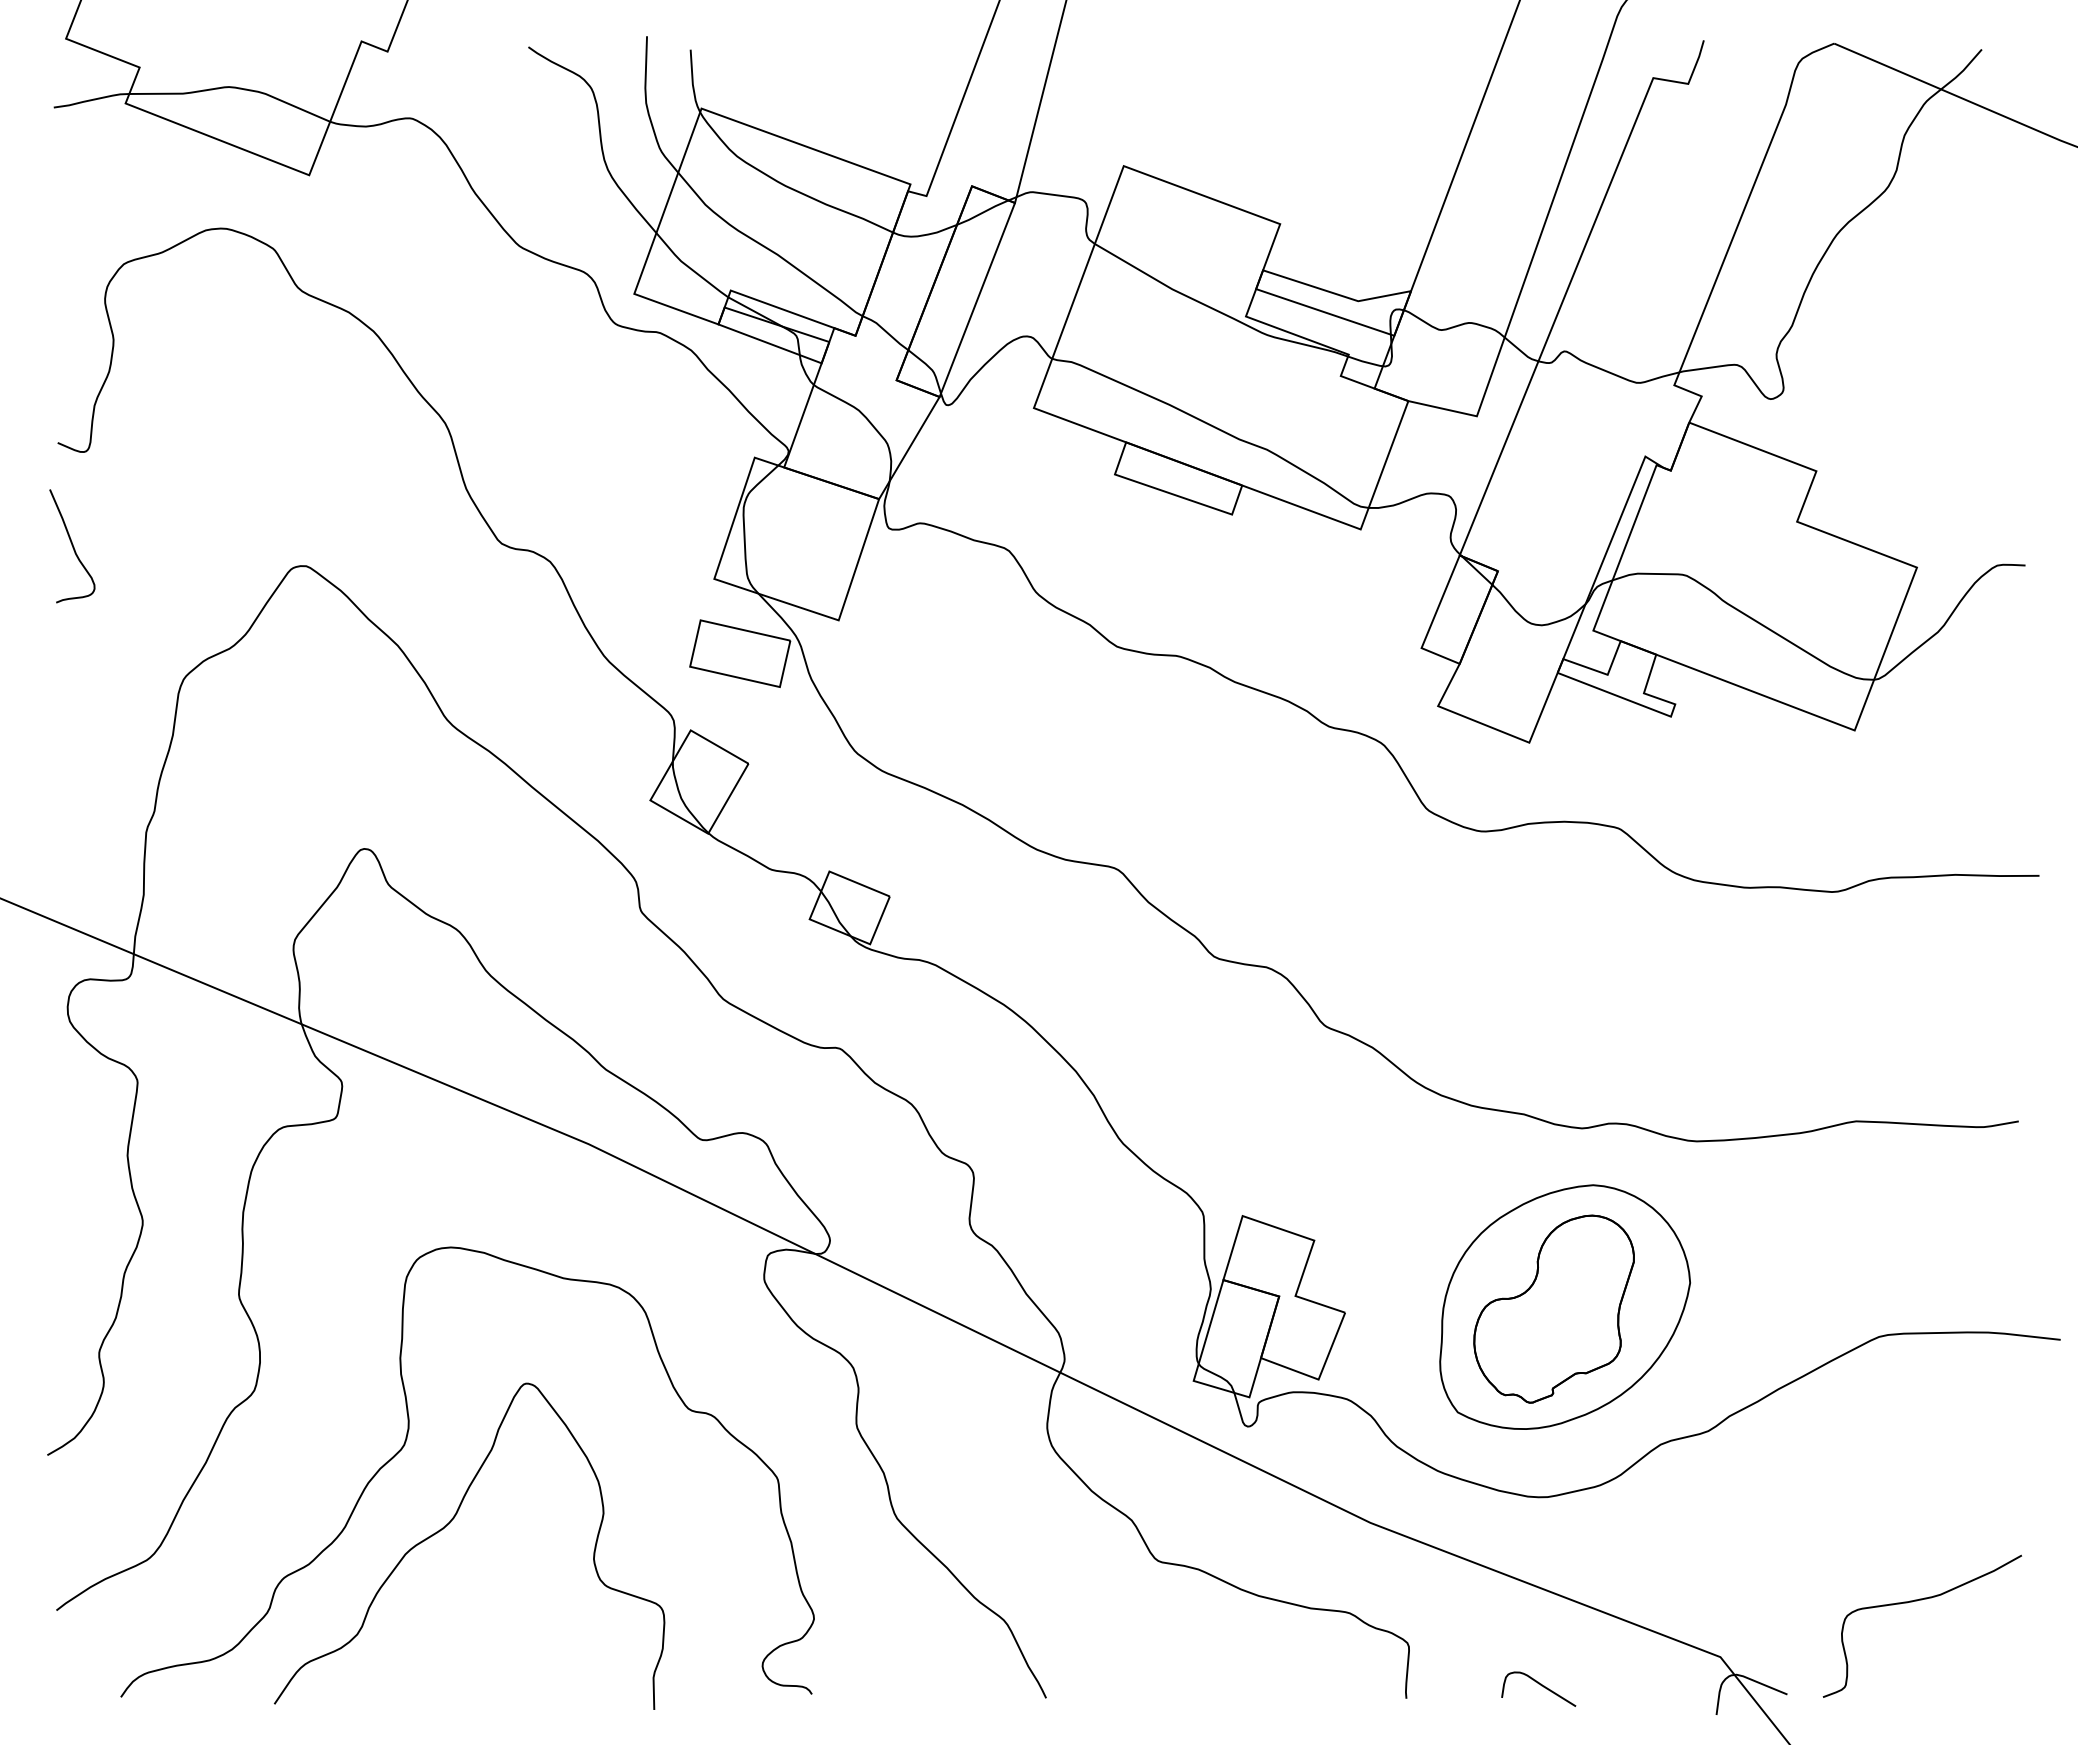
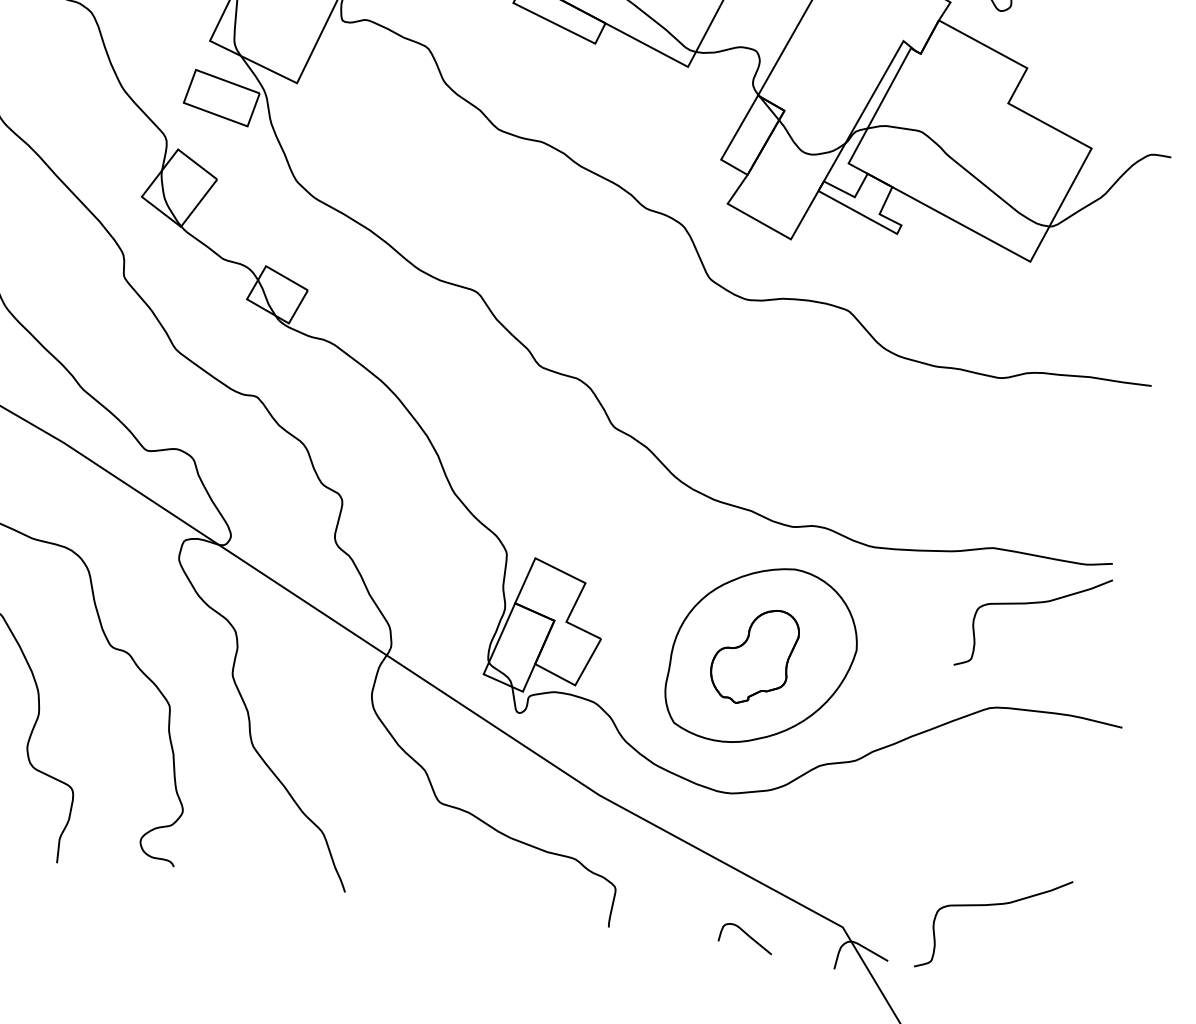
curve: (1917, 1189) -> (1032, 603), added
part: (1553, 1308) -> (754, 655), size x0.7
curve: (1540, 1685) -> (747, 935), moved

